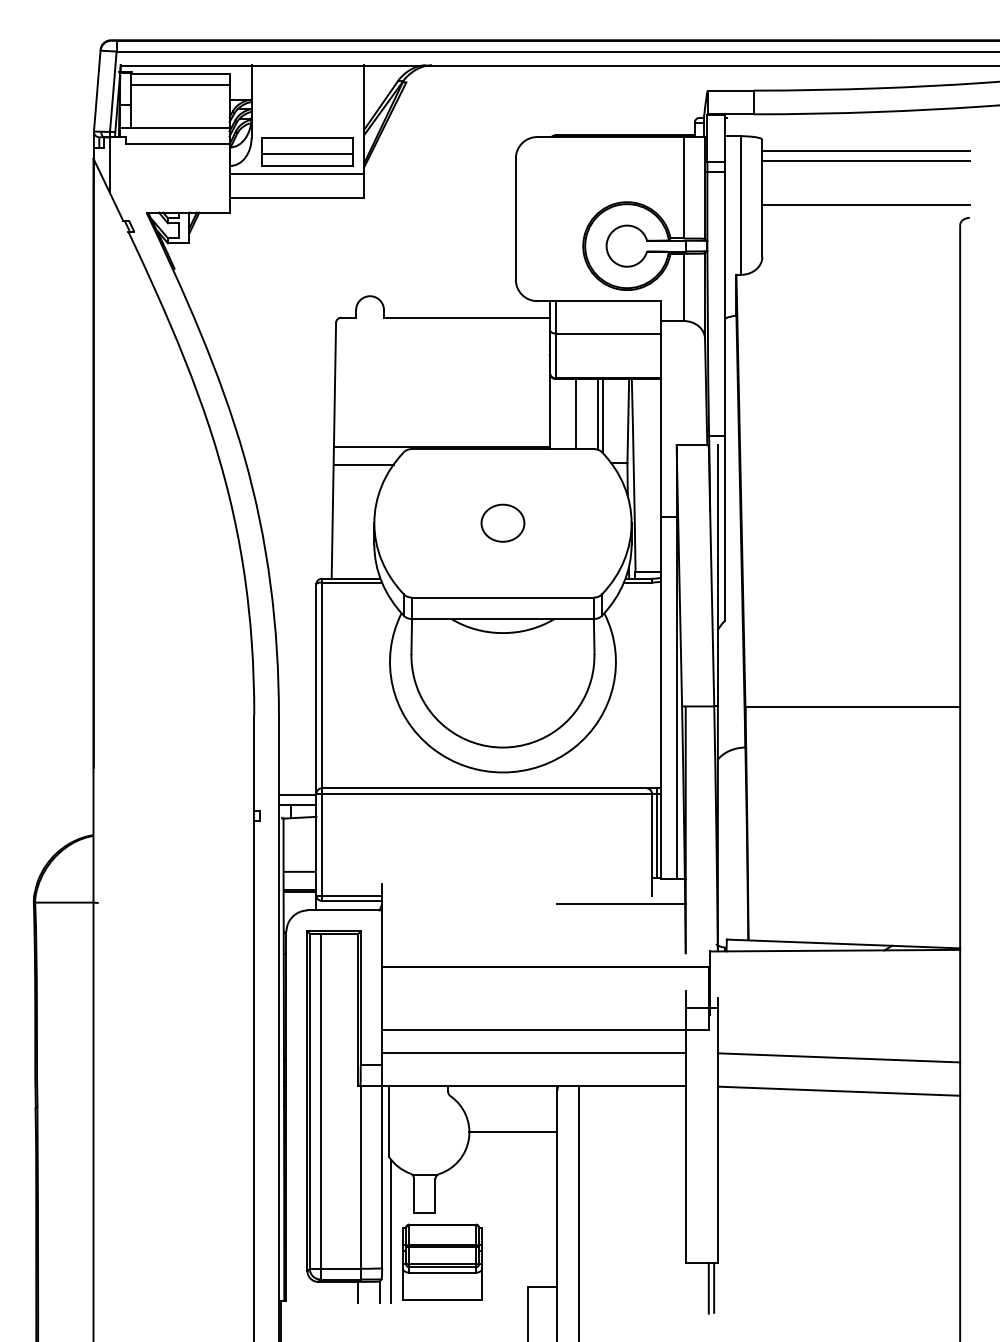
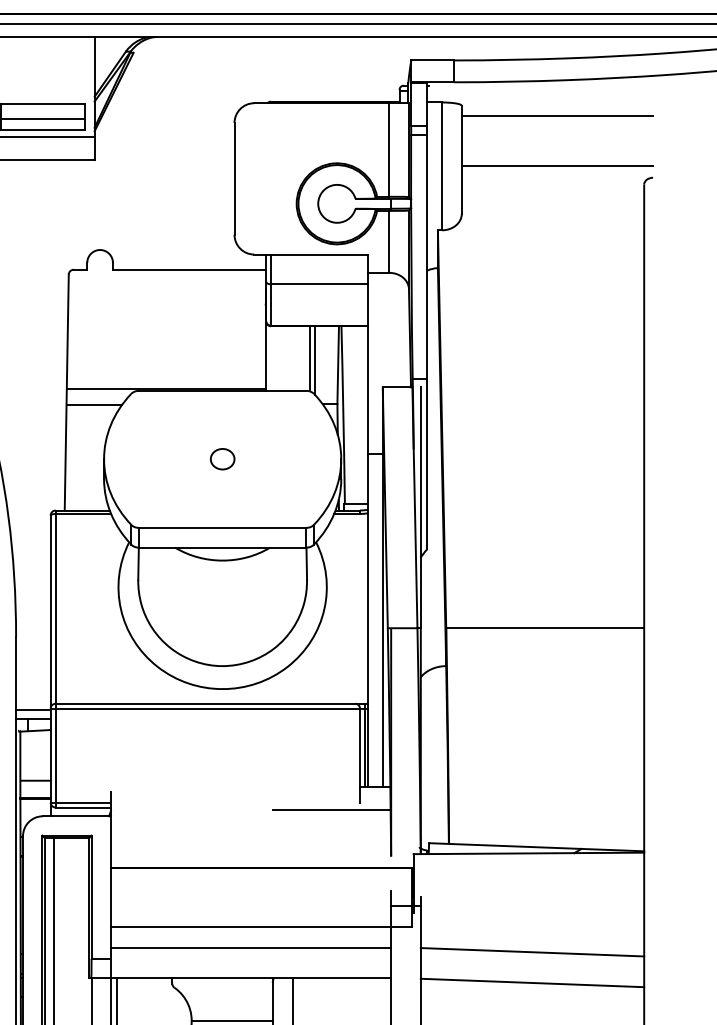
line: (865, 161) -> (556, 125), removed
line: (576, 413) -> (290, 358), removed
part: (502, 522) -> (222, 458), size x0.6

